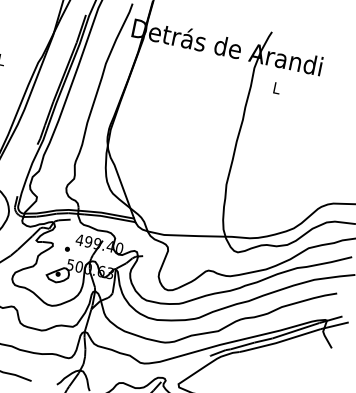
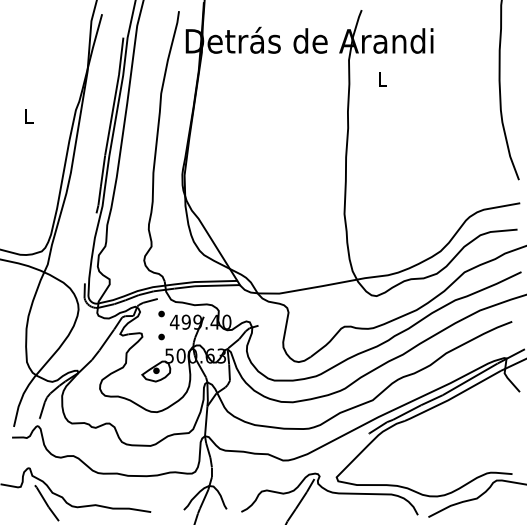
part: (71, 231) -> (161, 313), added

